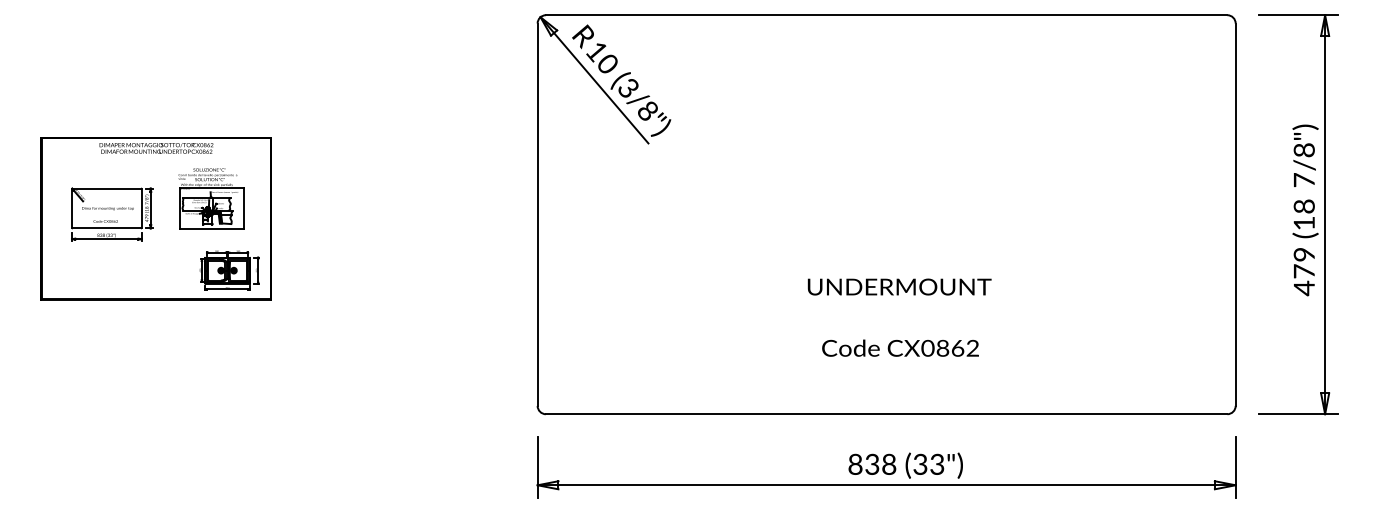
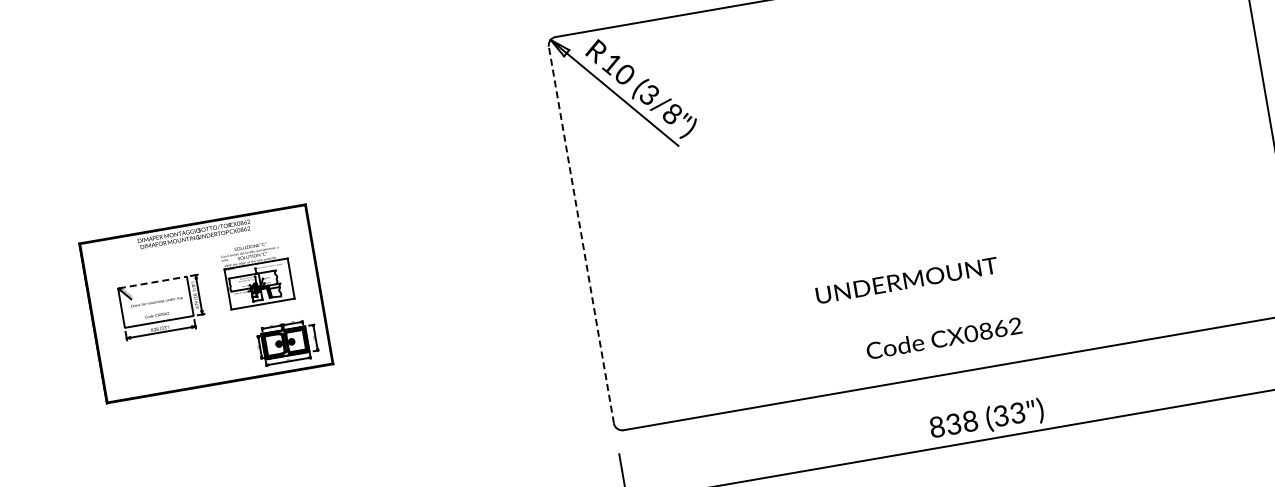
line: (107, 188) -> (153, 282), solid -> dashed
line: (537, 214) -> (581, 234), solid -> dashed
text: (899, 286) -> (906, 280), moved
text: (900, 347) -> (944, 337), moved

